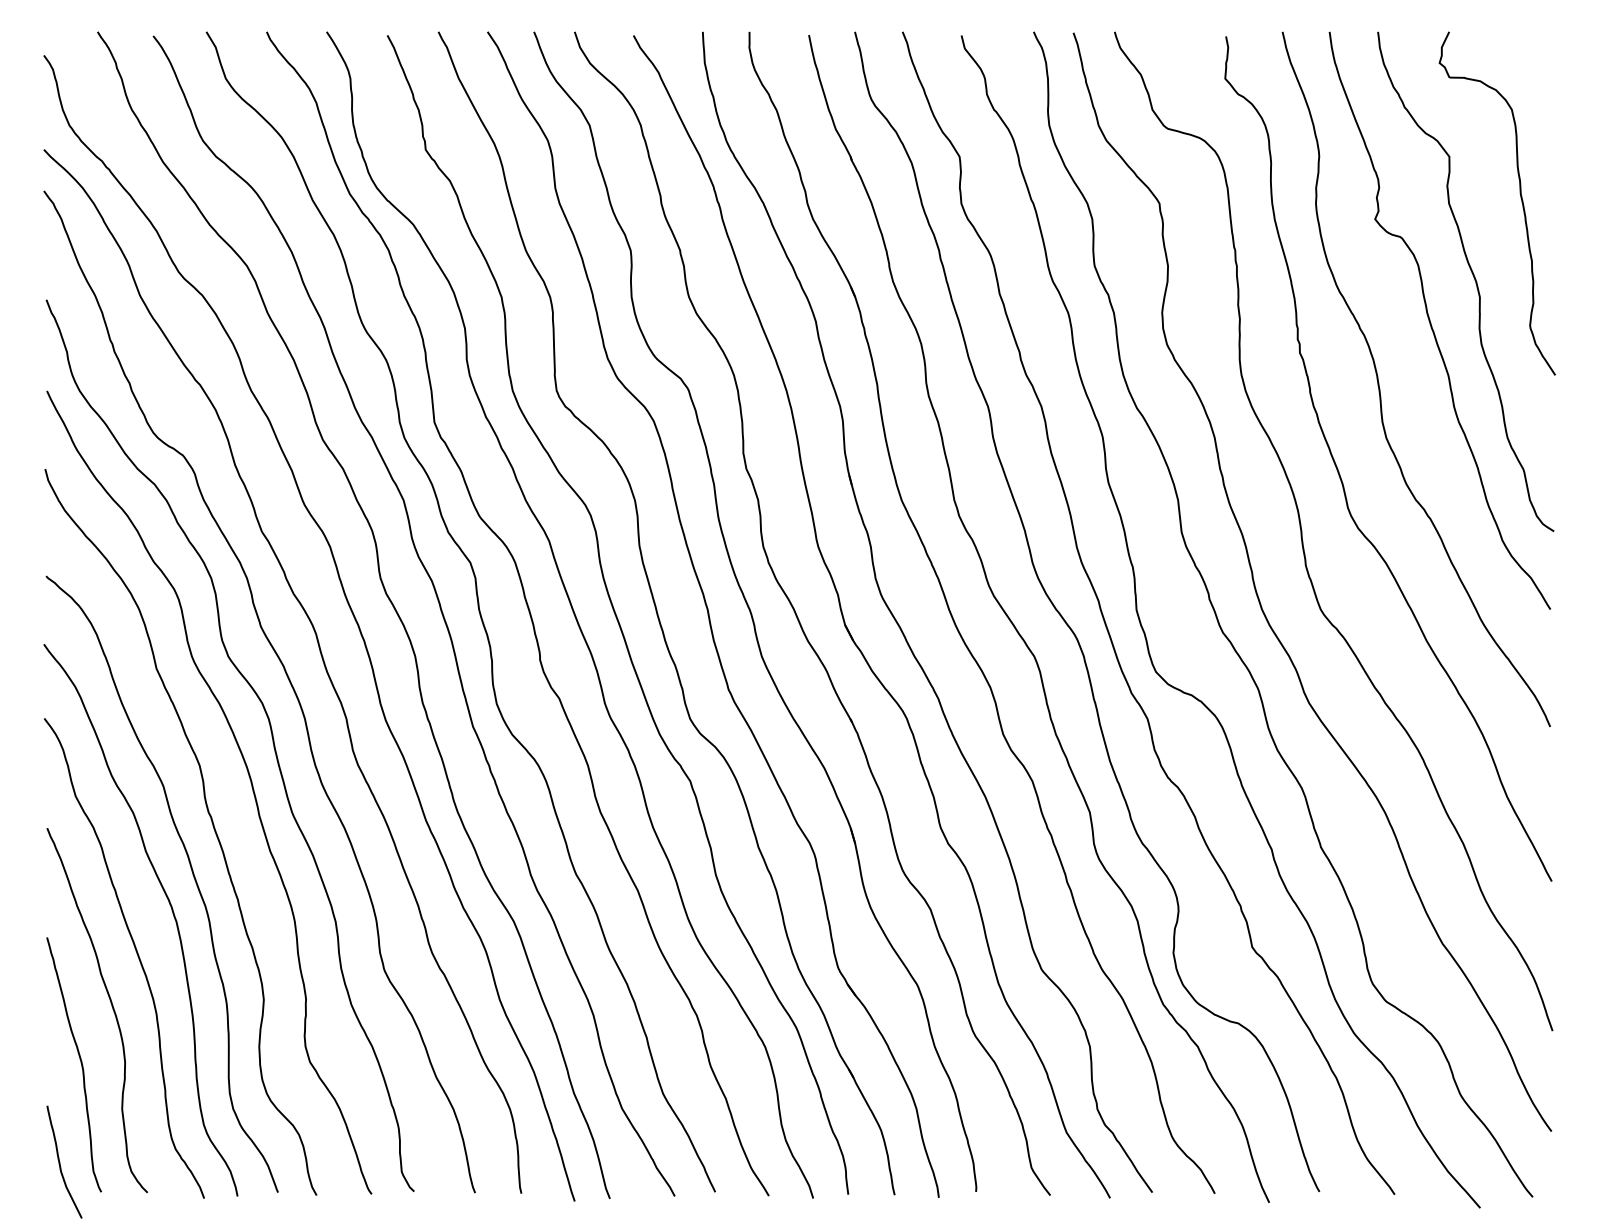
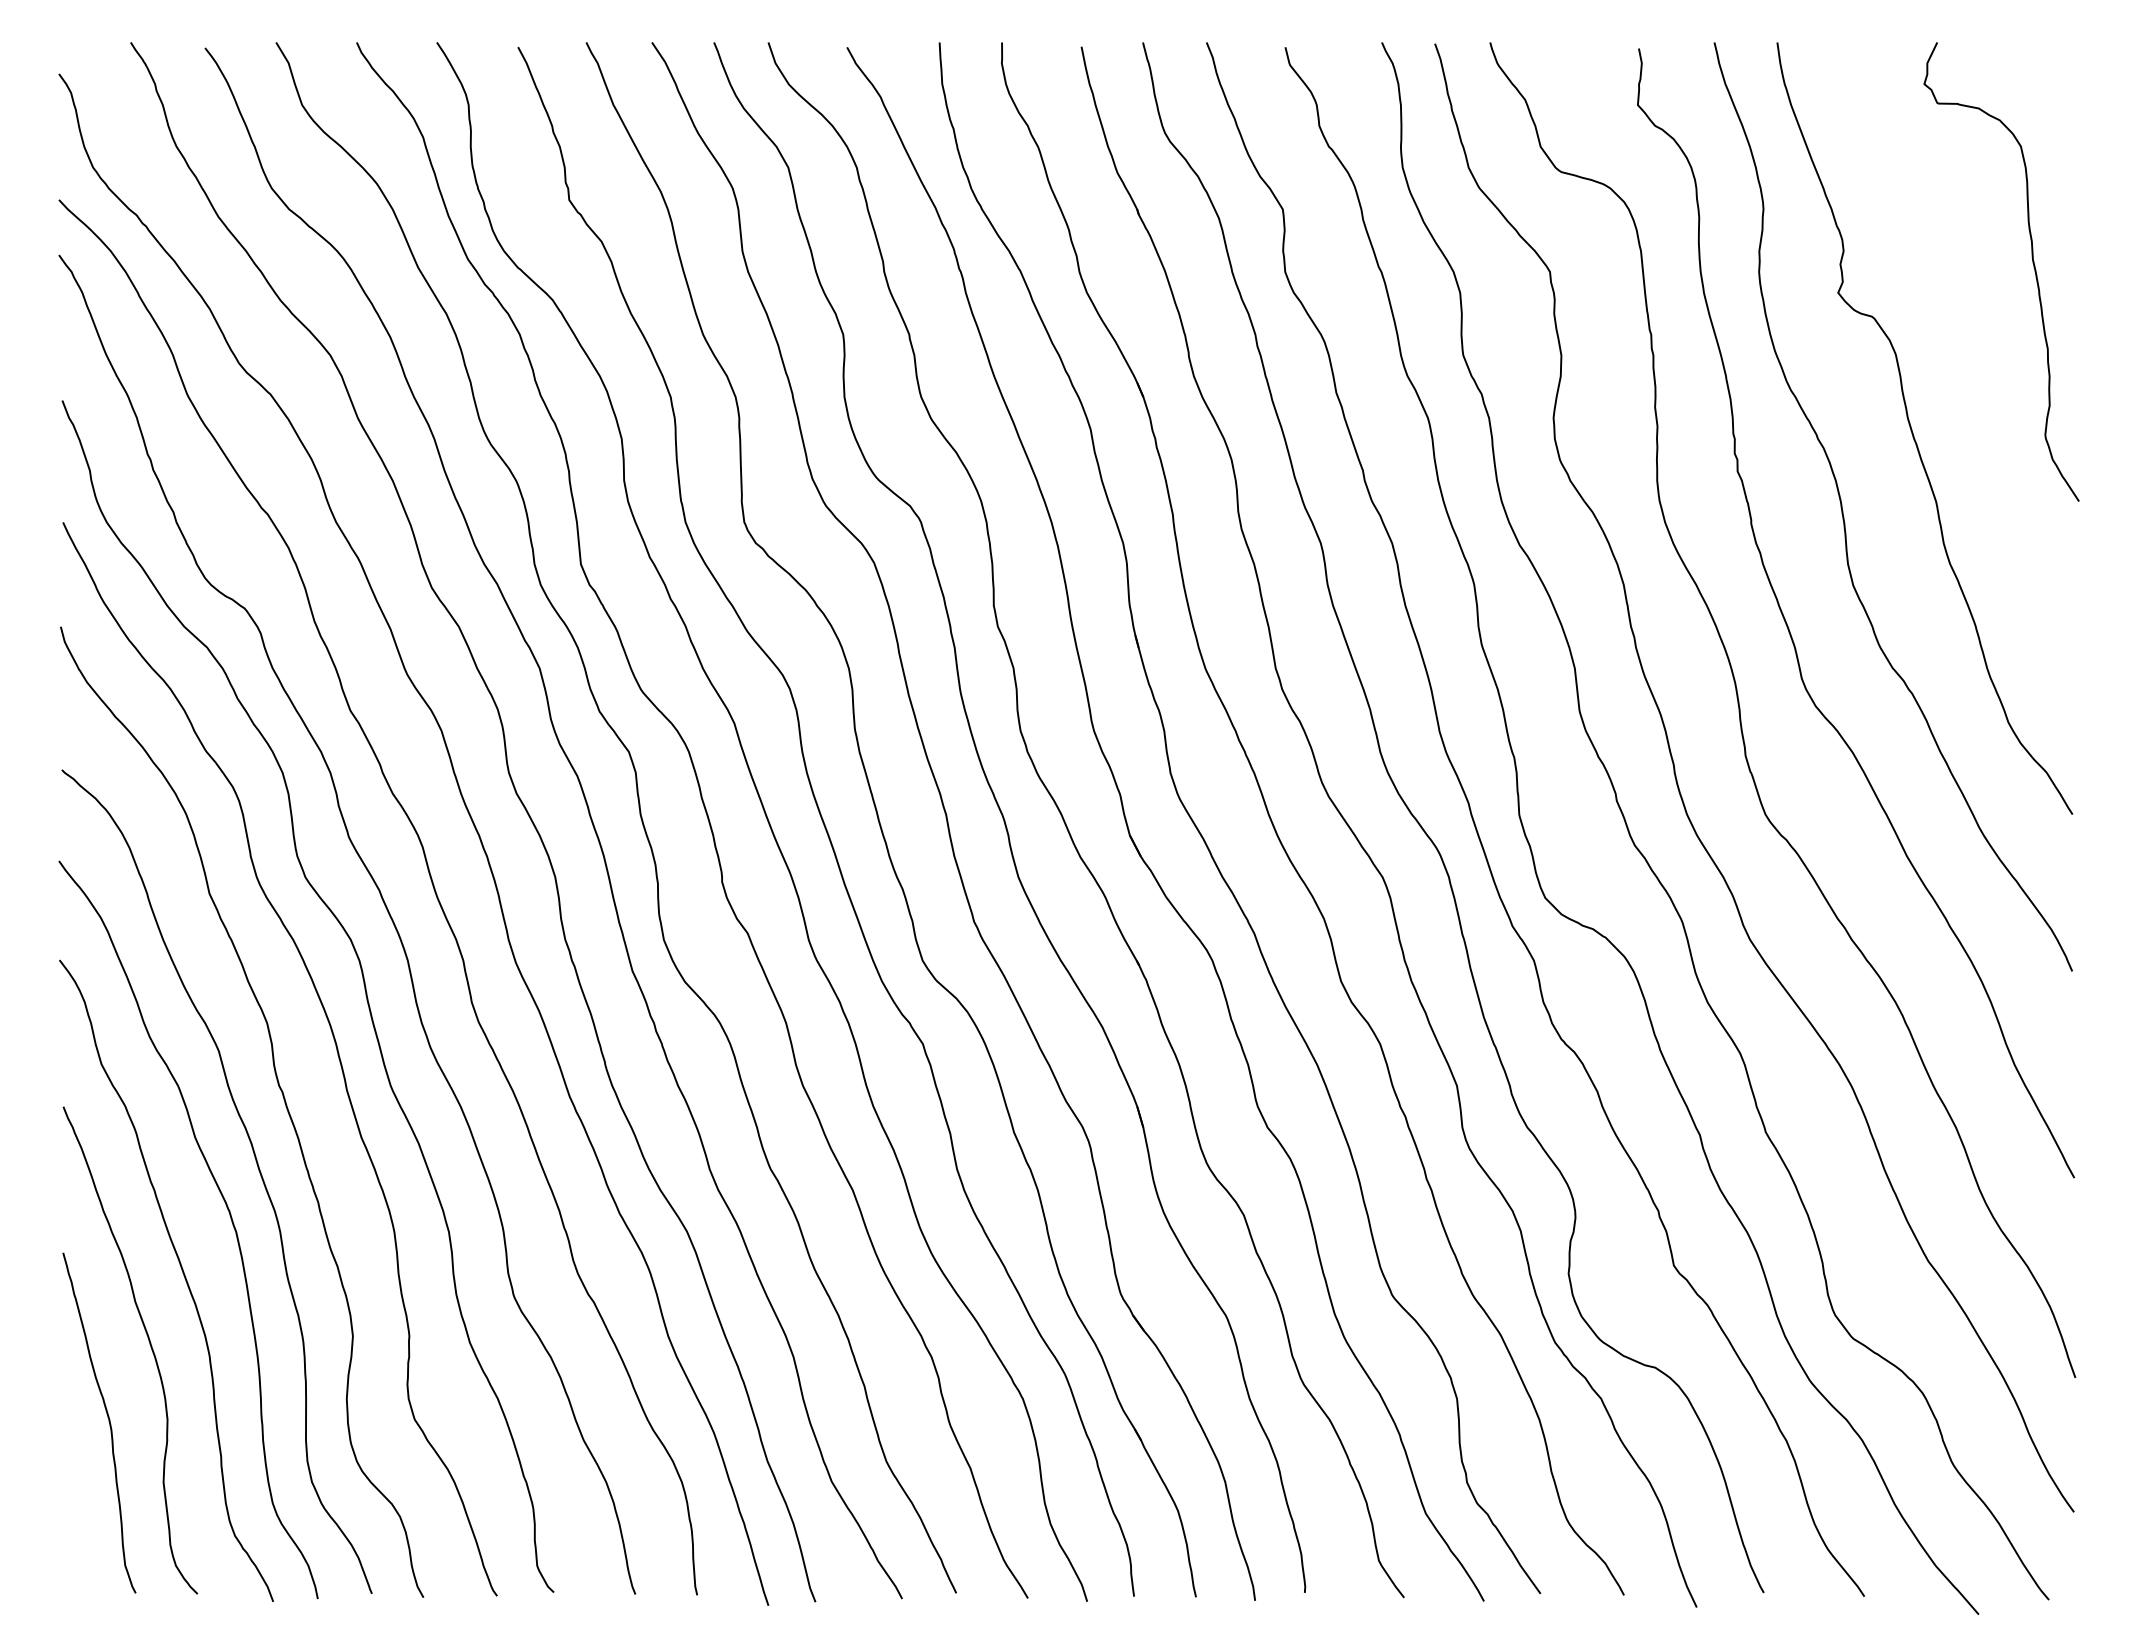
curve: (1474, 278) -> (1970, 372), removed
curve: (60, 1161) -> (80, 1552), removed

